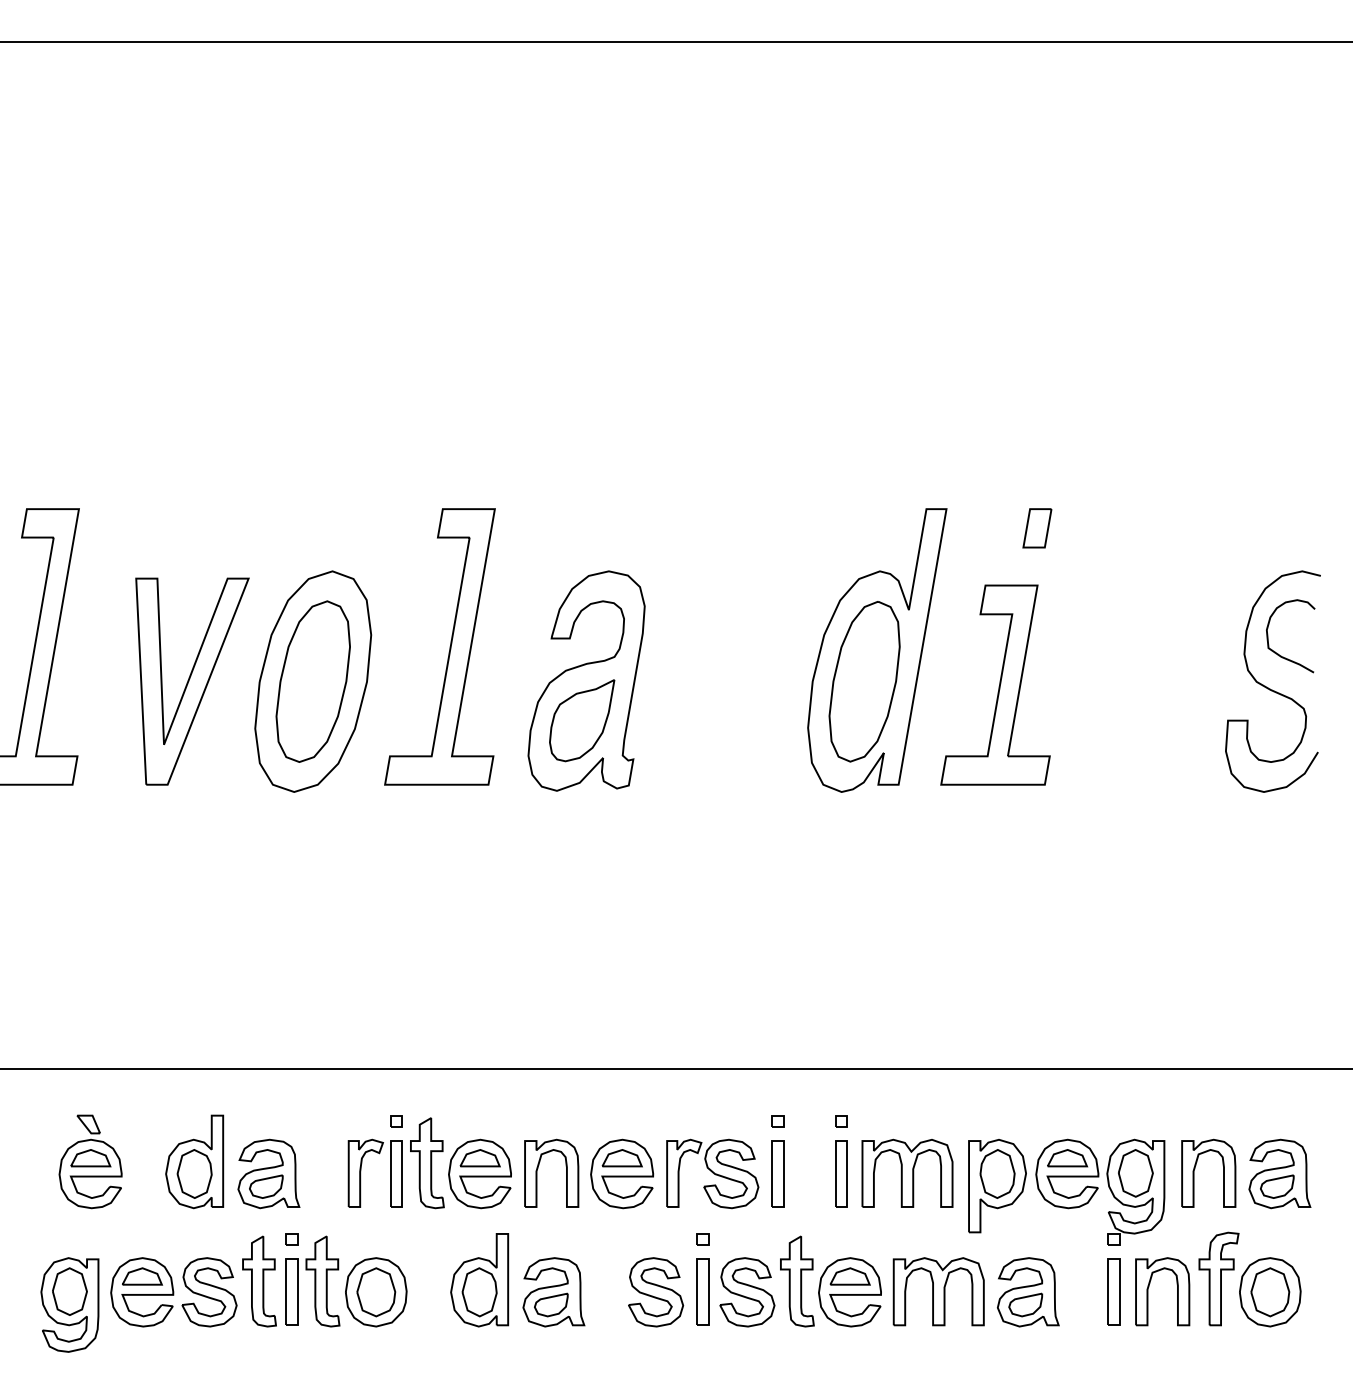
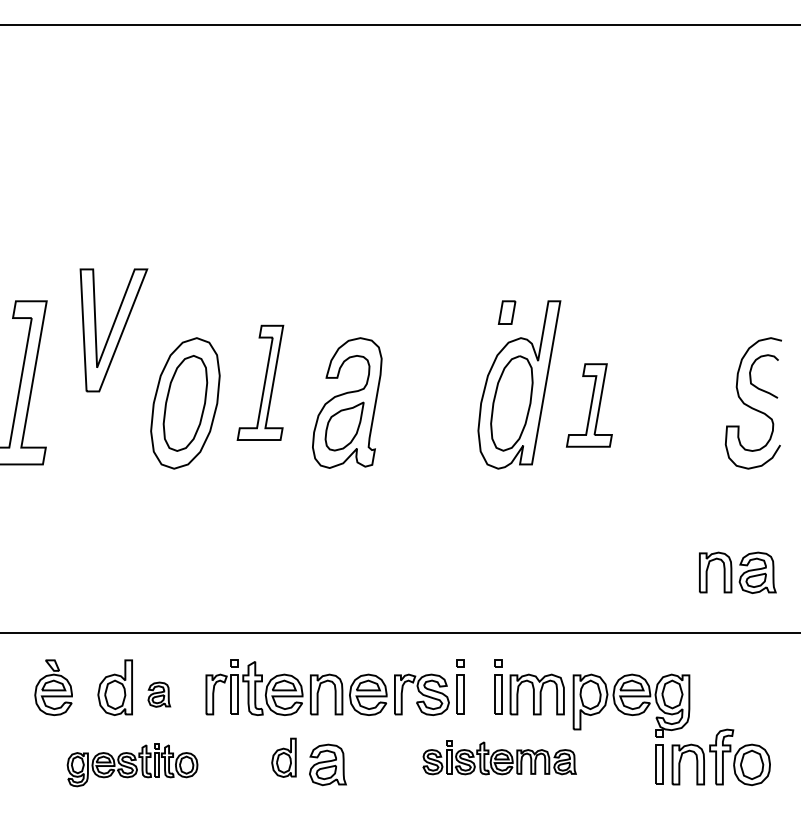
part: (1036, 528) -> (506, 312), moved
part: (440, 646) -> (260, 382), size x0.7
part: (191, 681) -> (113, 330), moved
part: (995, 685) -> (589, 405), size x0.7
part: (269, 1173) -> (159, 694), size x0.6
part: (1245, 1173) -> (737, 572), moved
part: (478, 1279) -> (283, 757), size x0.7
part: (843, 1279) -> (499, 757), size x0.6
part: (223, 1293) -> (132, 765), size x0.6

